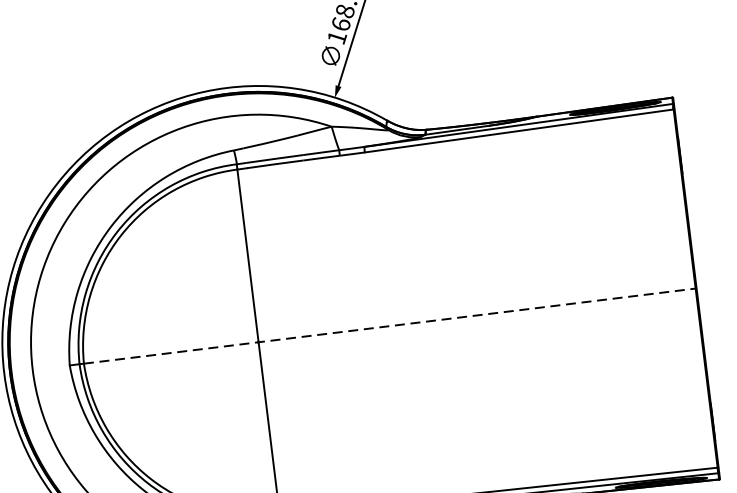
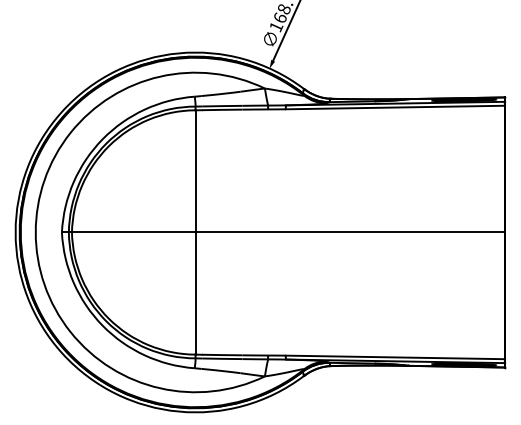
line: (390, 326) -> (288, 232), dashed -> solid

